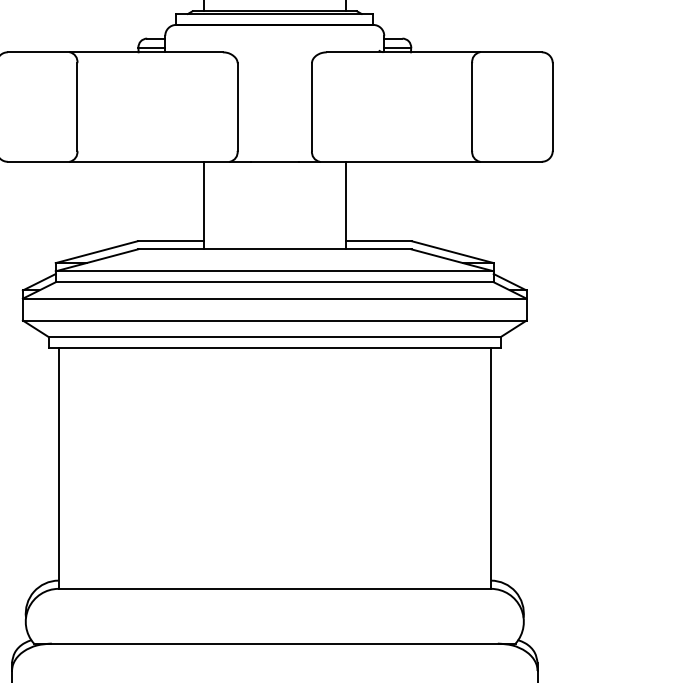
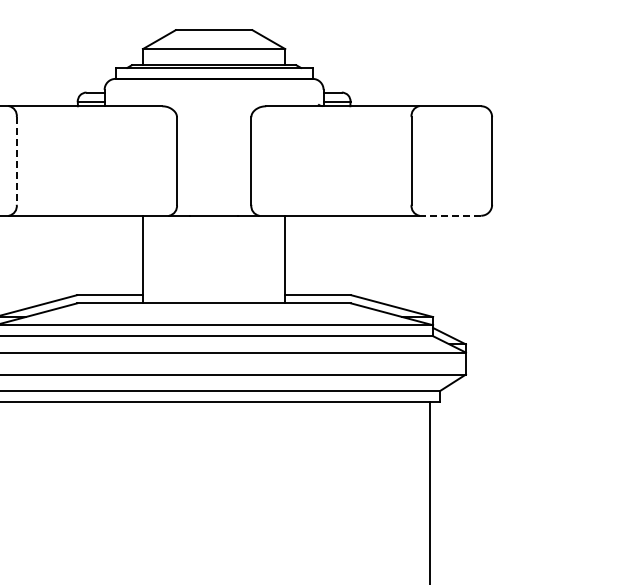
line: (77, 107) -> (16, 161), solid -> dashed
line: (510, 161) -> (449, 215), solid -> dashed

